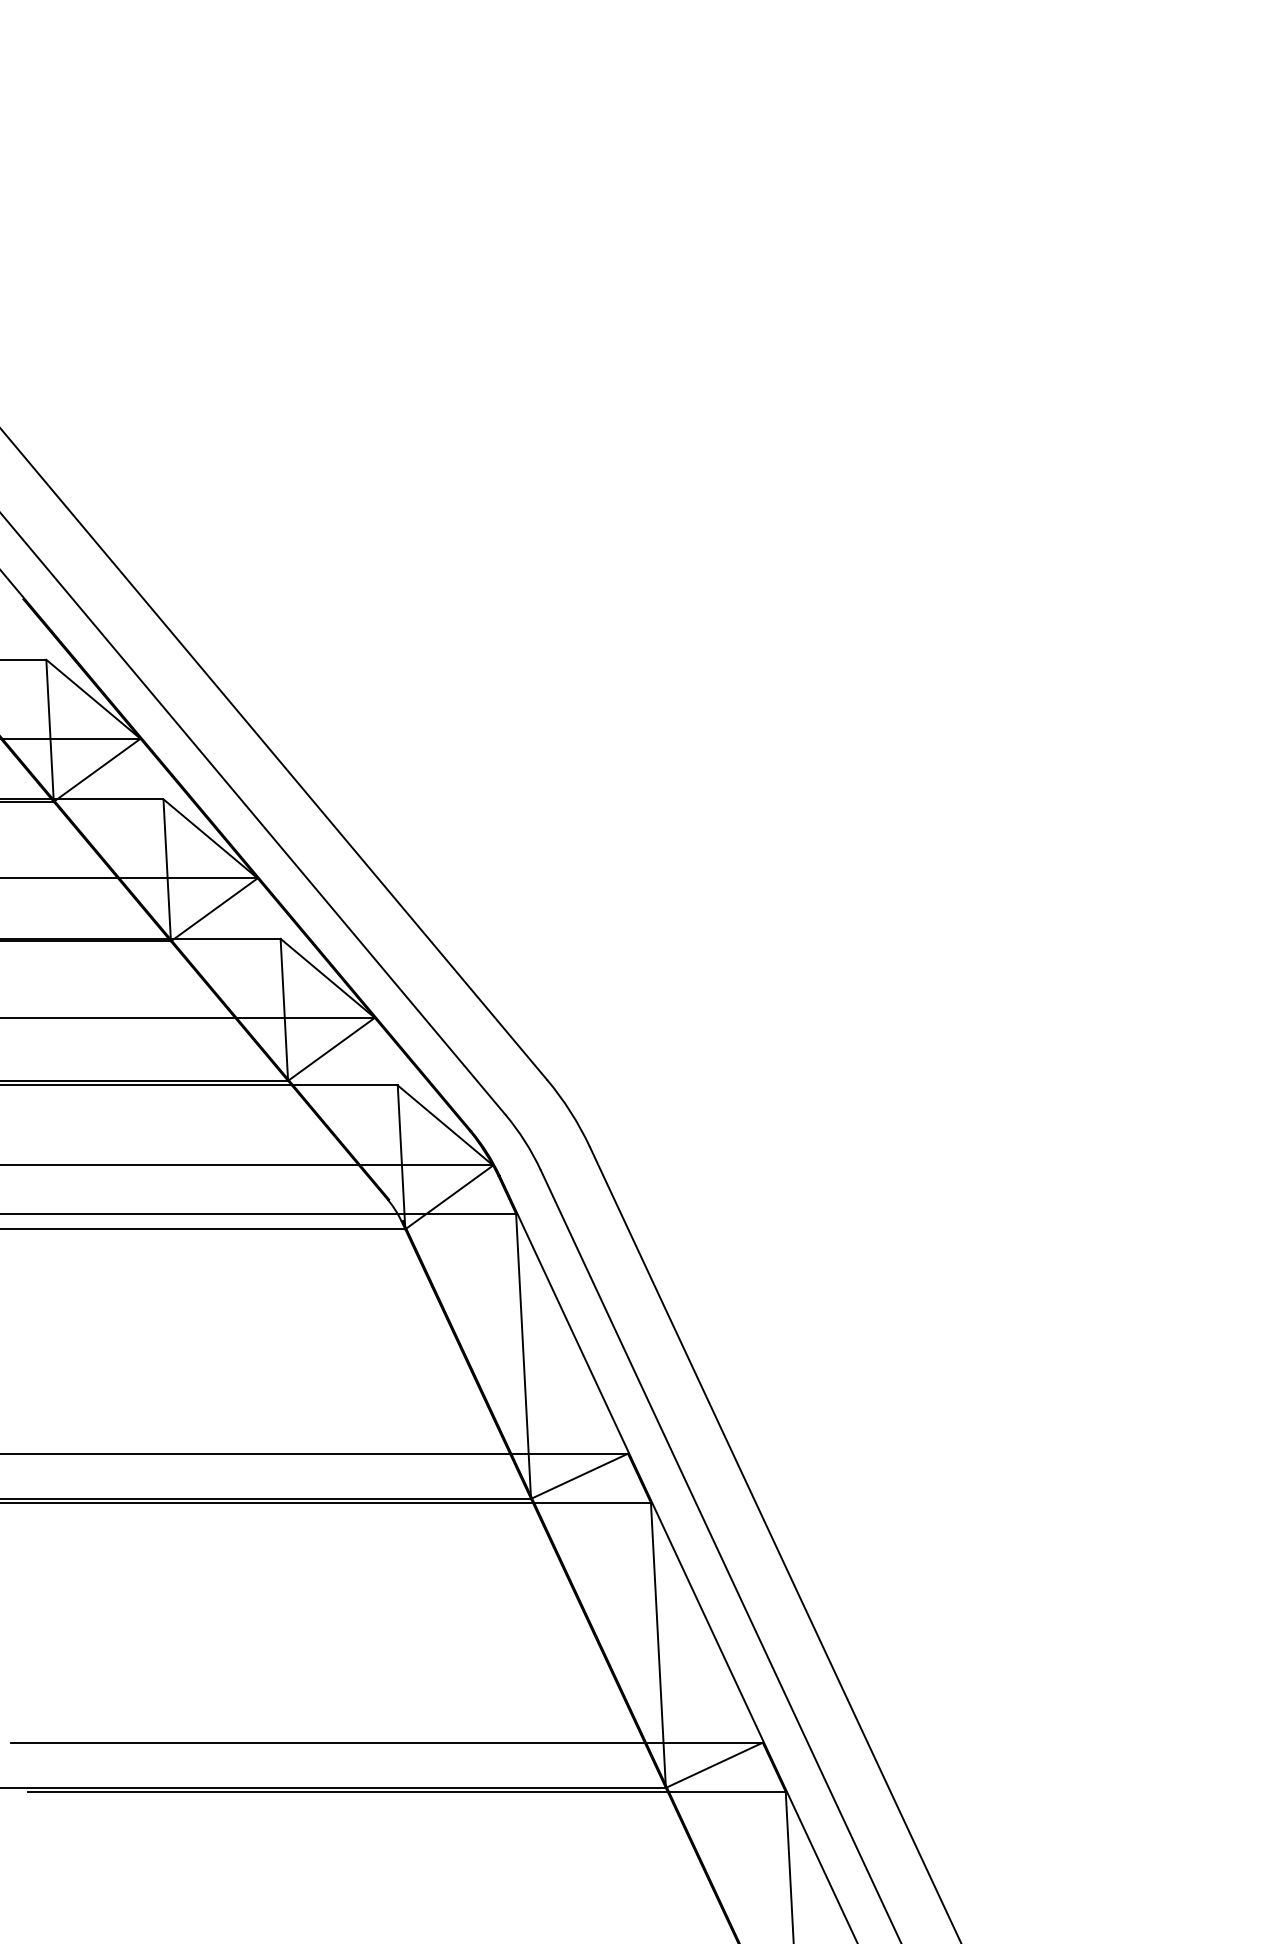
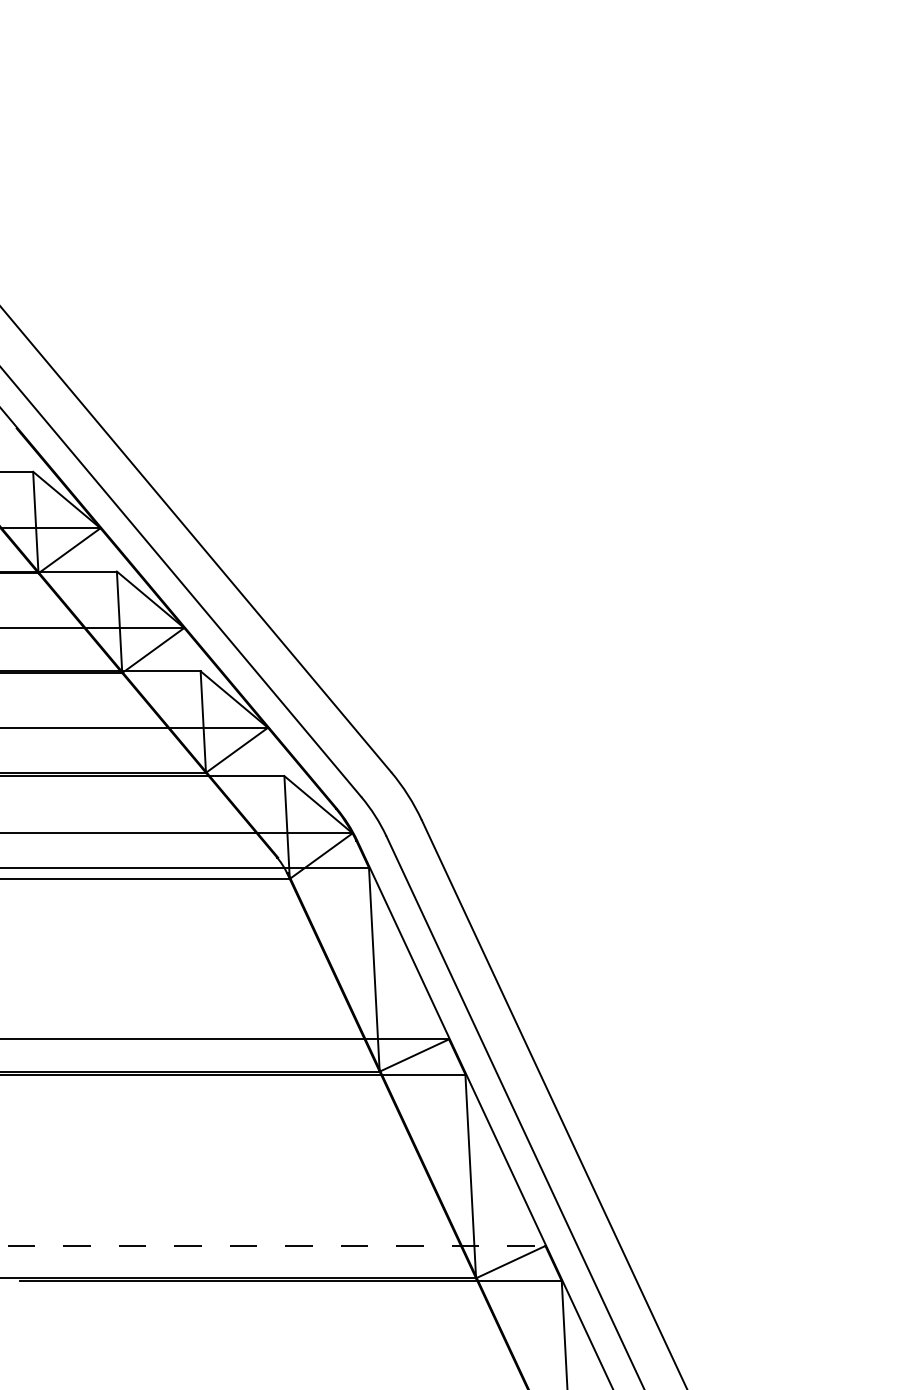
line: (387, 1742) -> (277, 1245), solid -> dashed

